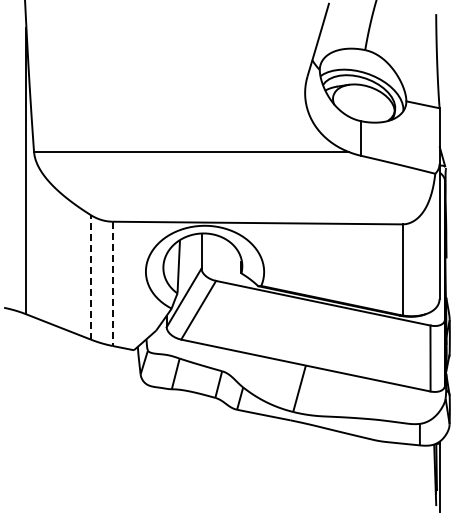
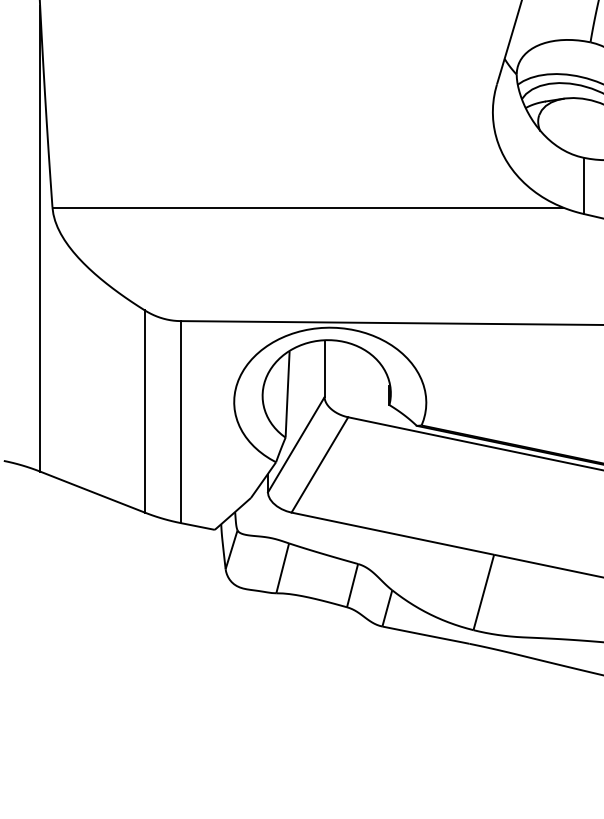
line: (90, 276) -> (144, 410), dashed -> solid
line: (112, 284) -> (179, 423), dashed -> solid

